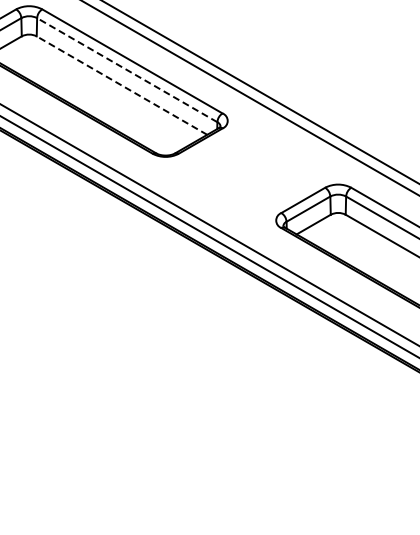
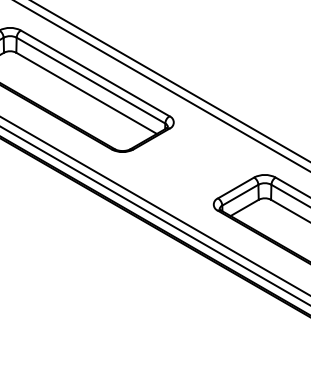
line: (126, 69) -> (90, 80), dashed -> solid
line: (121, 85) -> (86, 93), dashed -> solid

